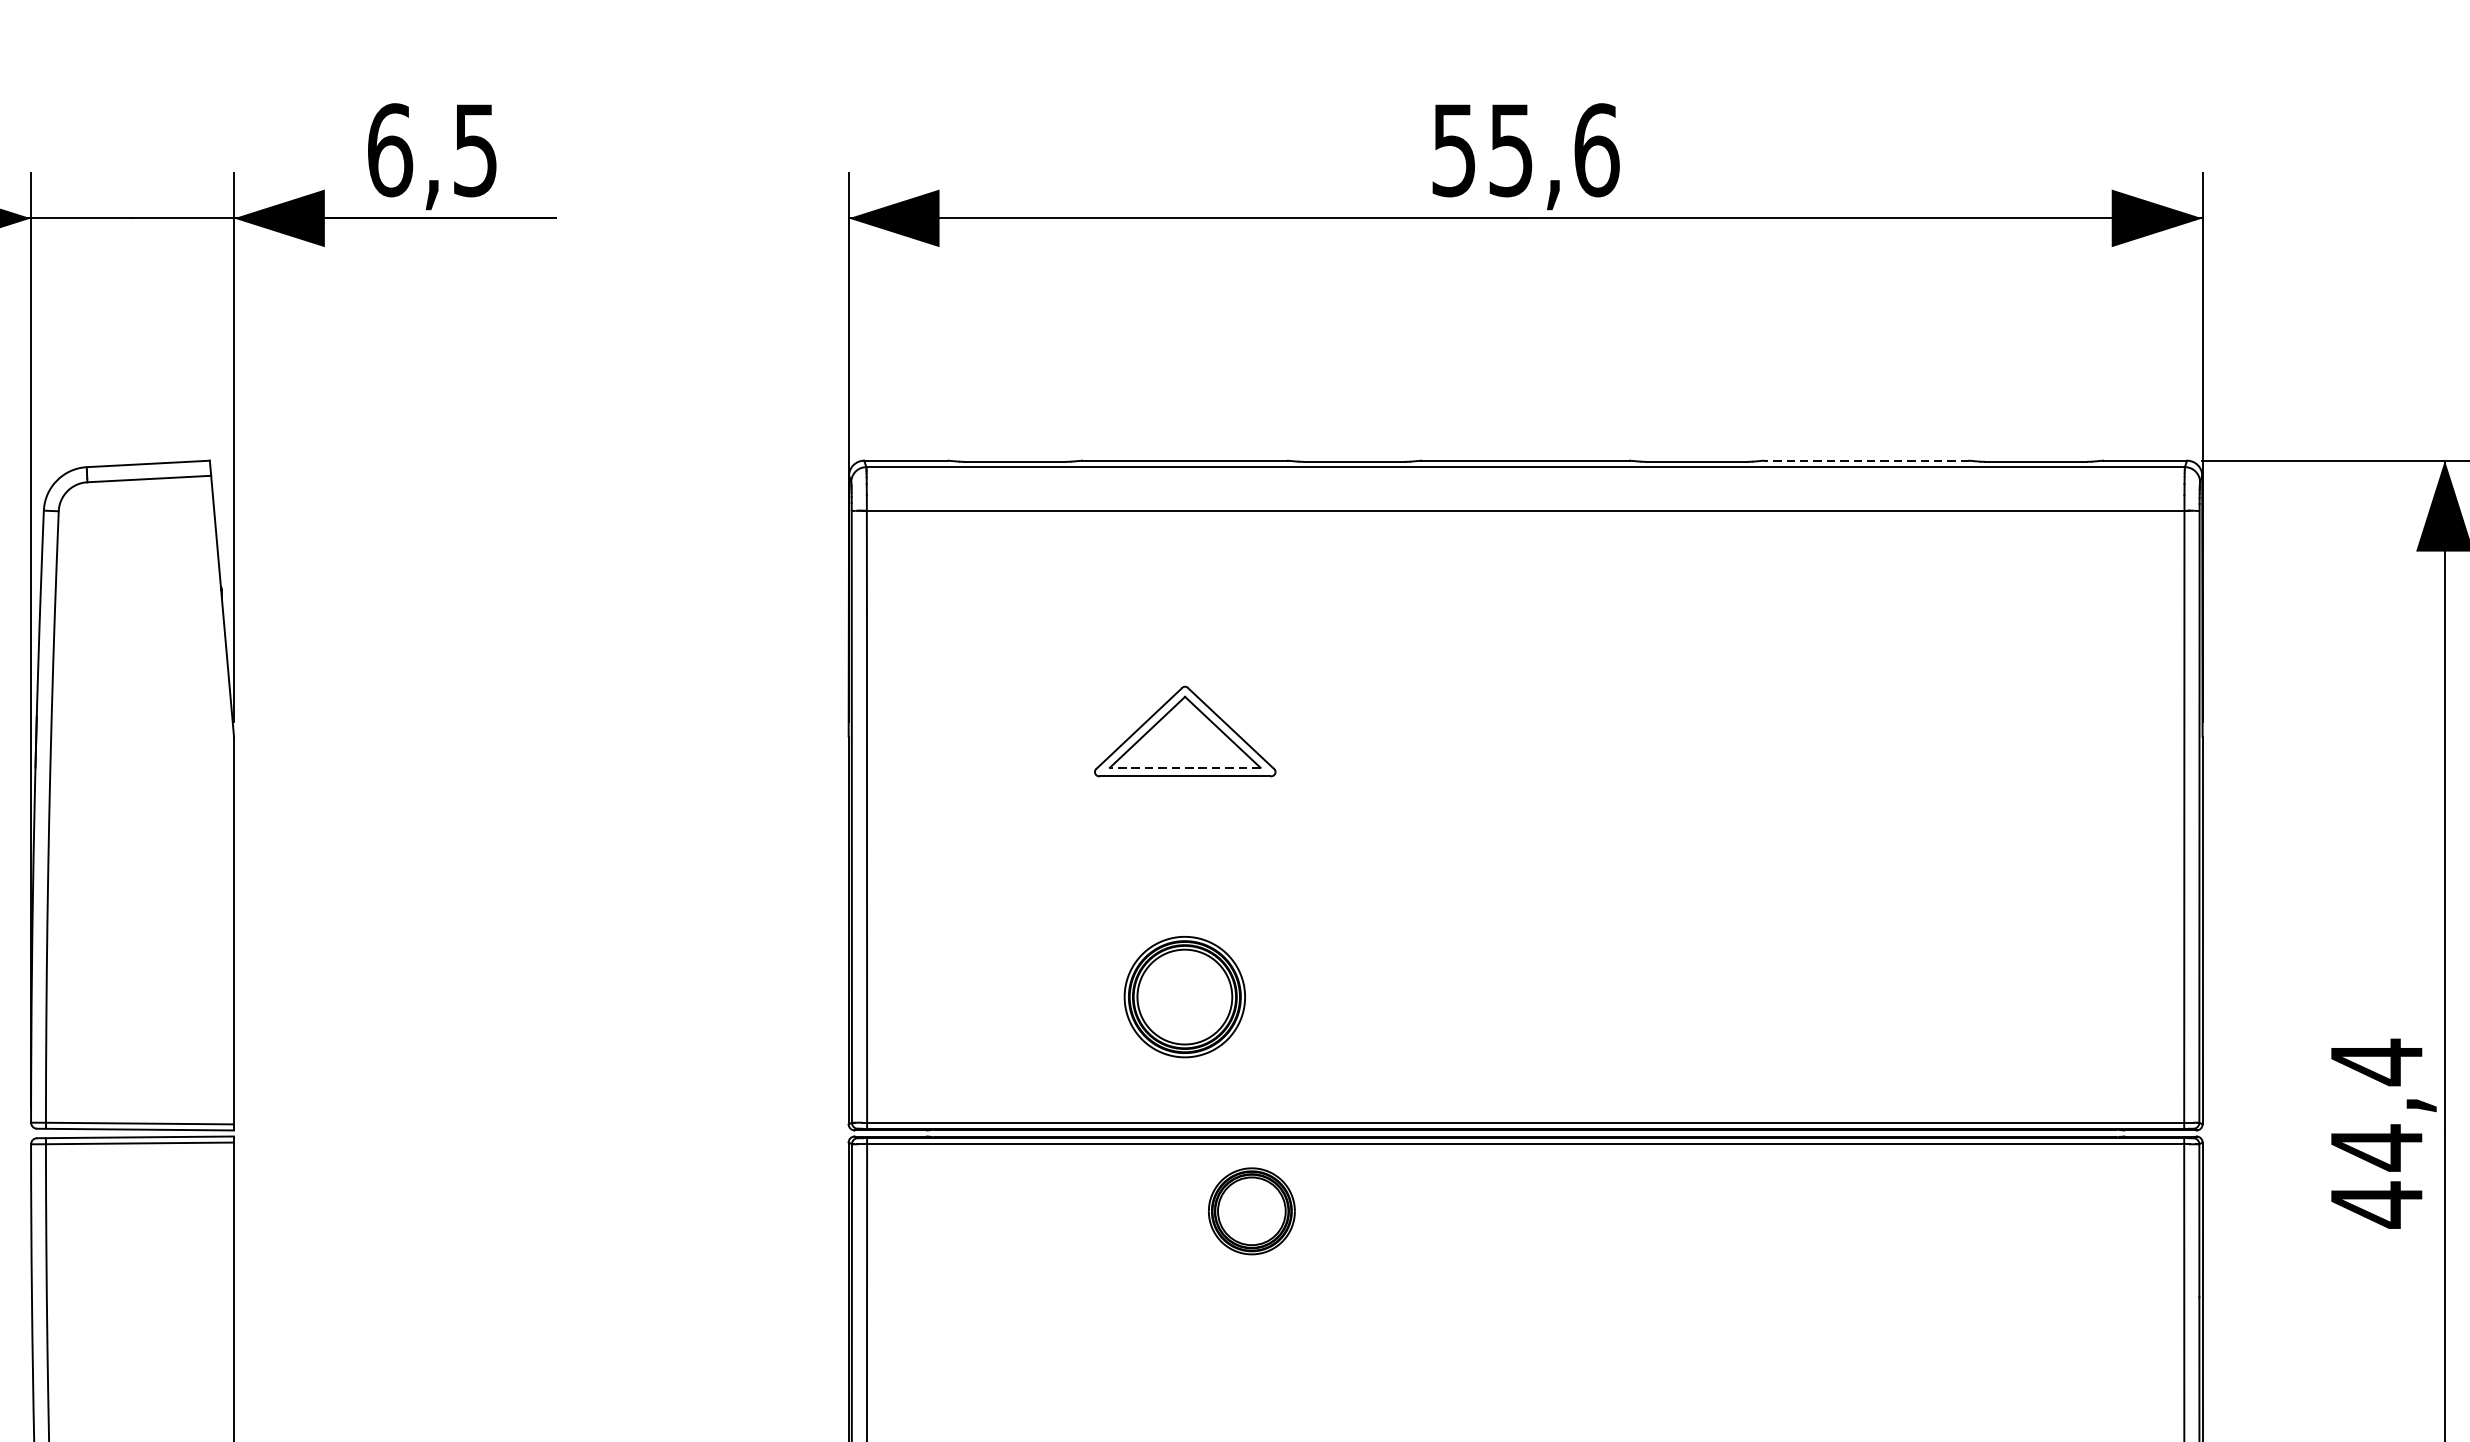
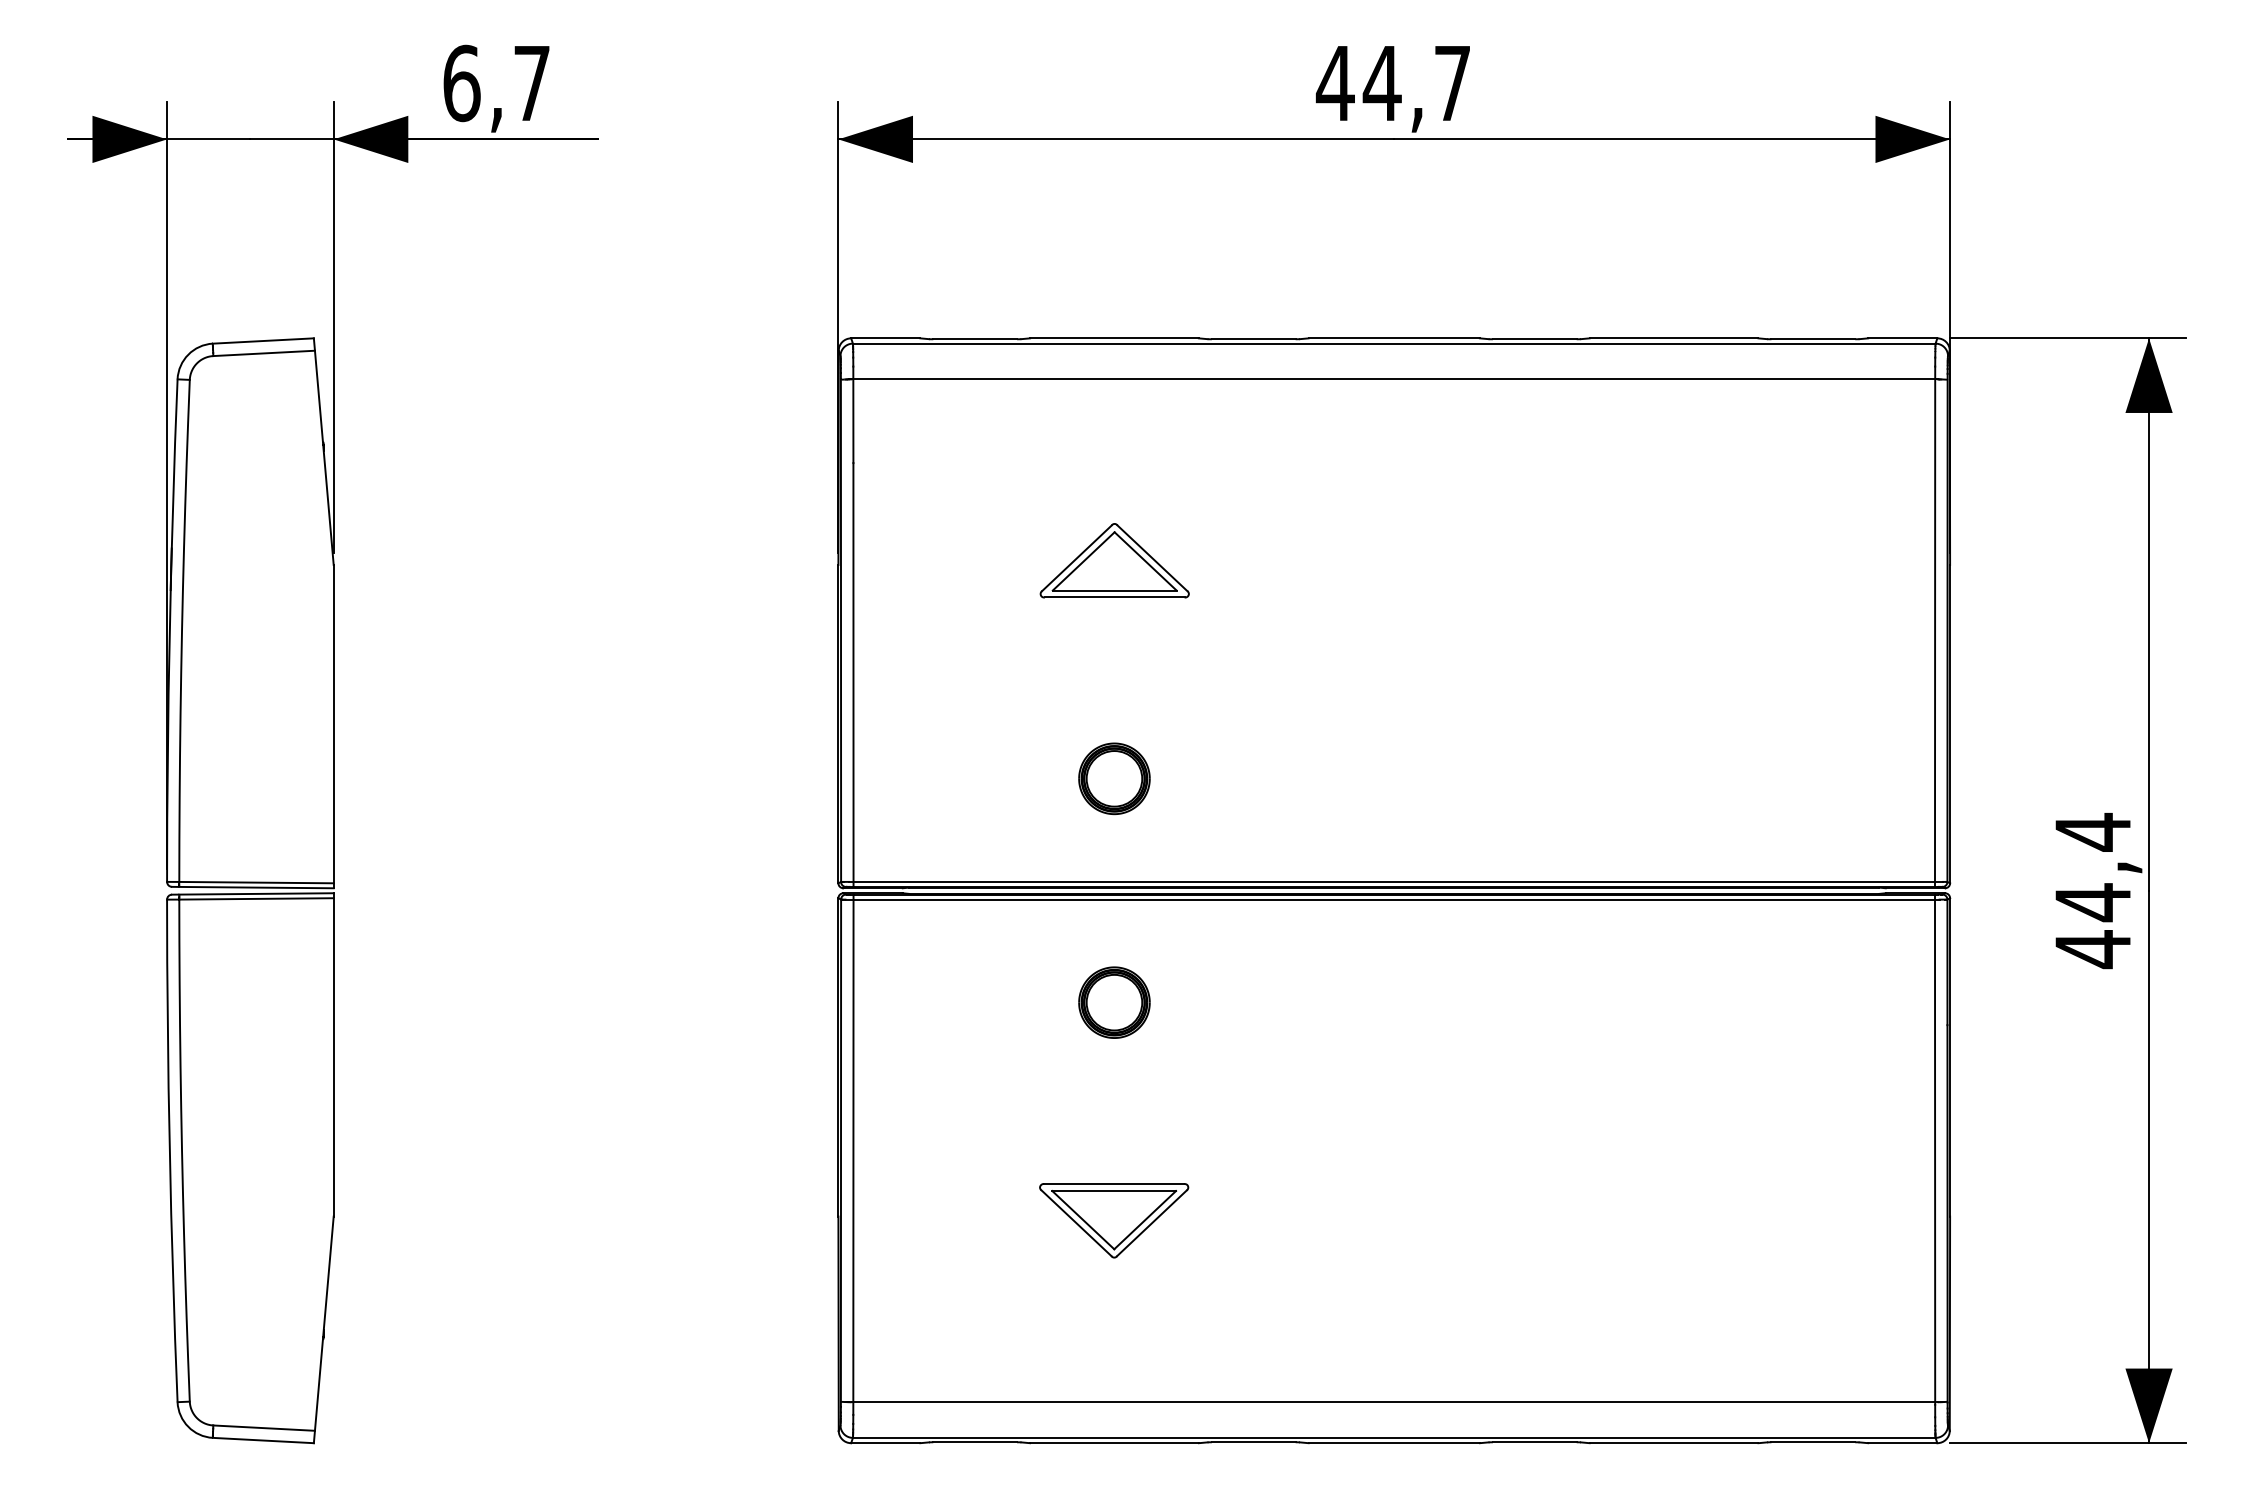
text: (1524, 150) -> (1393, 83), 55,6 -> 44,7
text: (474, 151) -> (531, 84), 6,5 -> 6,7
line: (1865, 460) -> (1673, 338), dashed -> solid
line: (1184, 767) -> (1114, 590), dashed -> solid
part: (1184, 996) -> (1114, 778), size x0.71
part: (1251, 1211) -> (1114, 1002), moved

